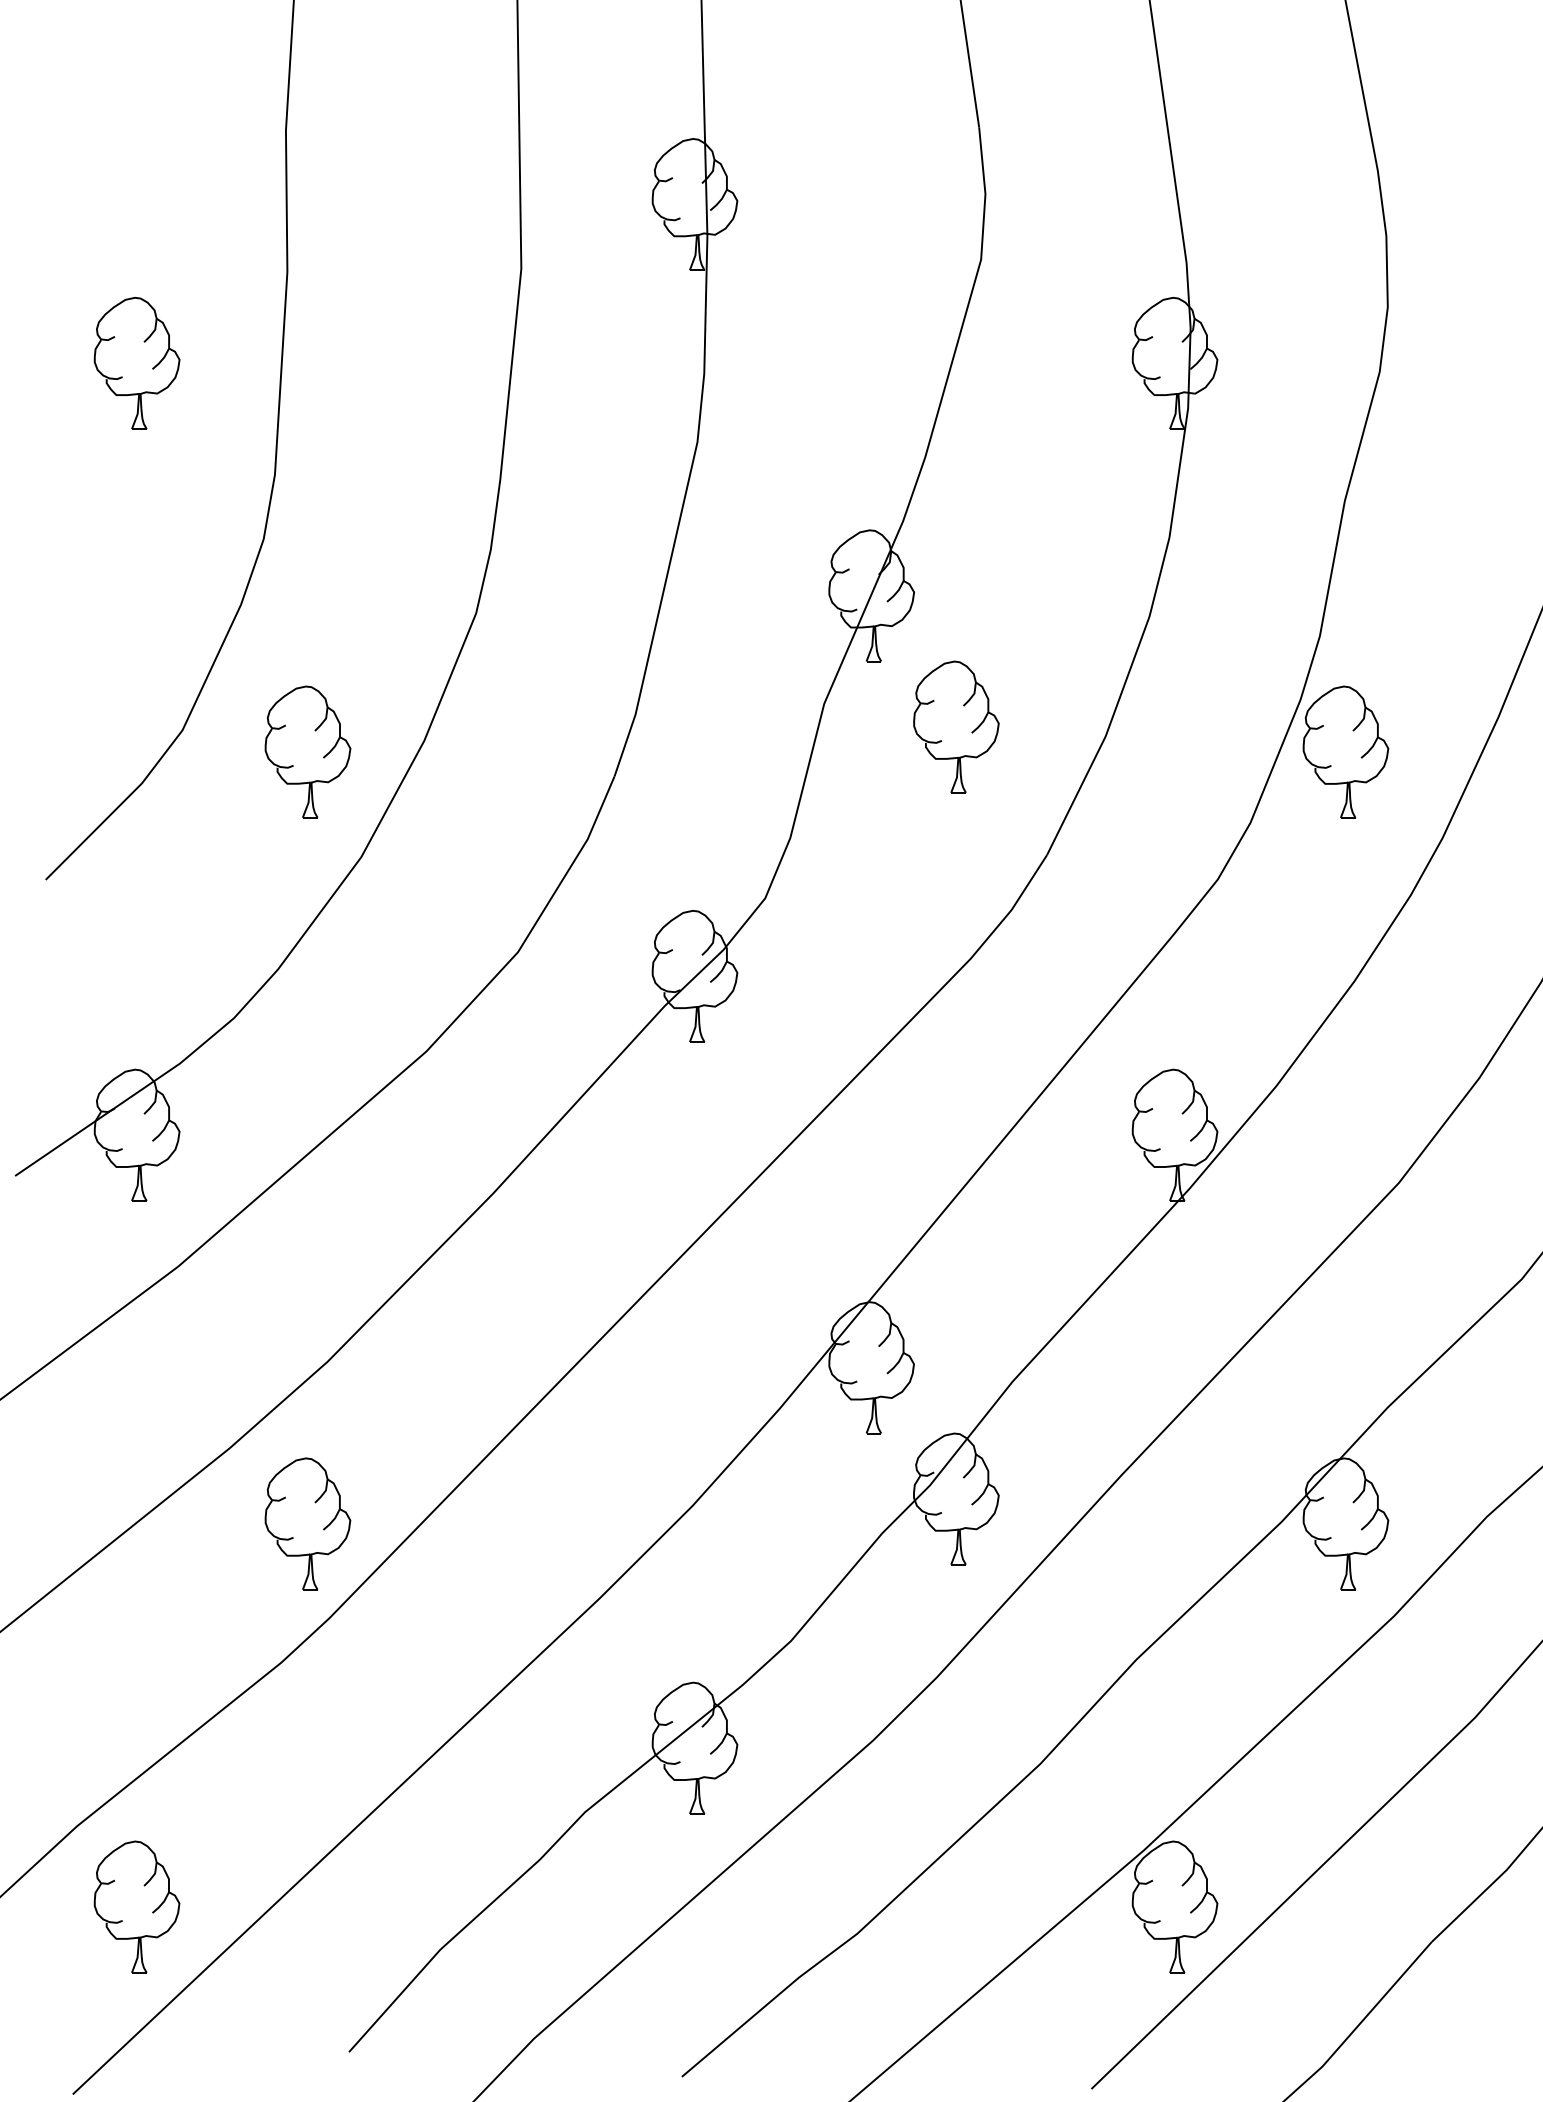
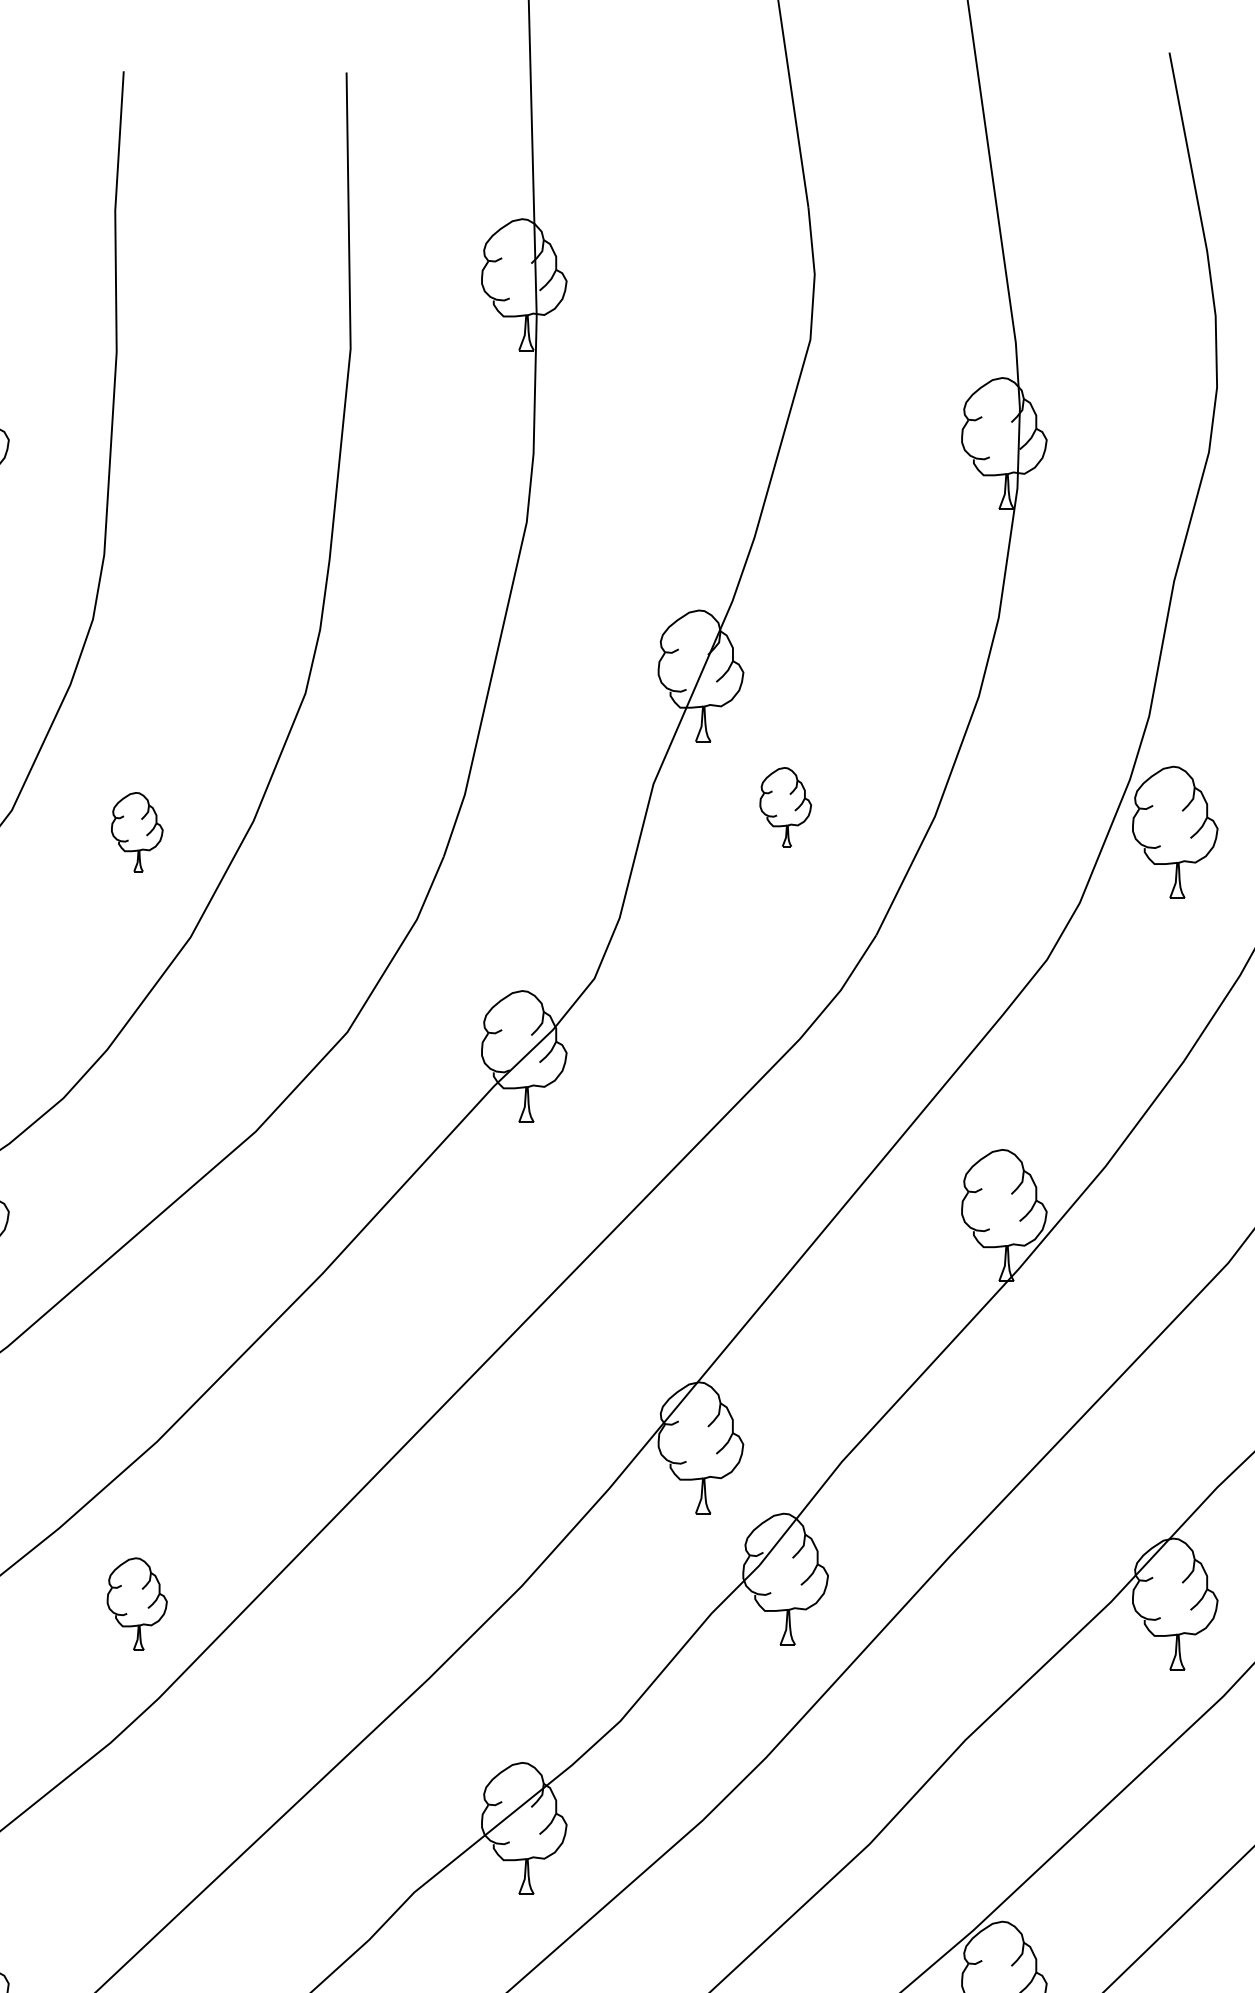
part: (956, 726) -> (785, 806), size x0.6
part: (307, 751) -> (136, 831), size x0.6
part: (307, 1523) -> (136, 1603), size x0.7

